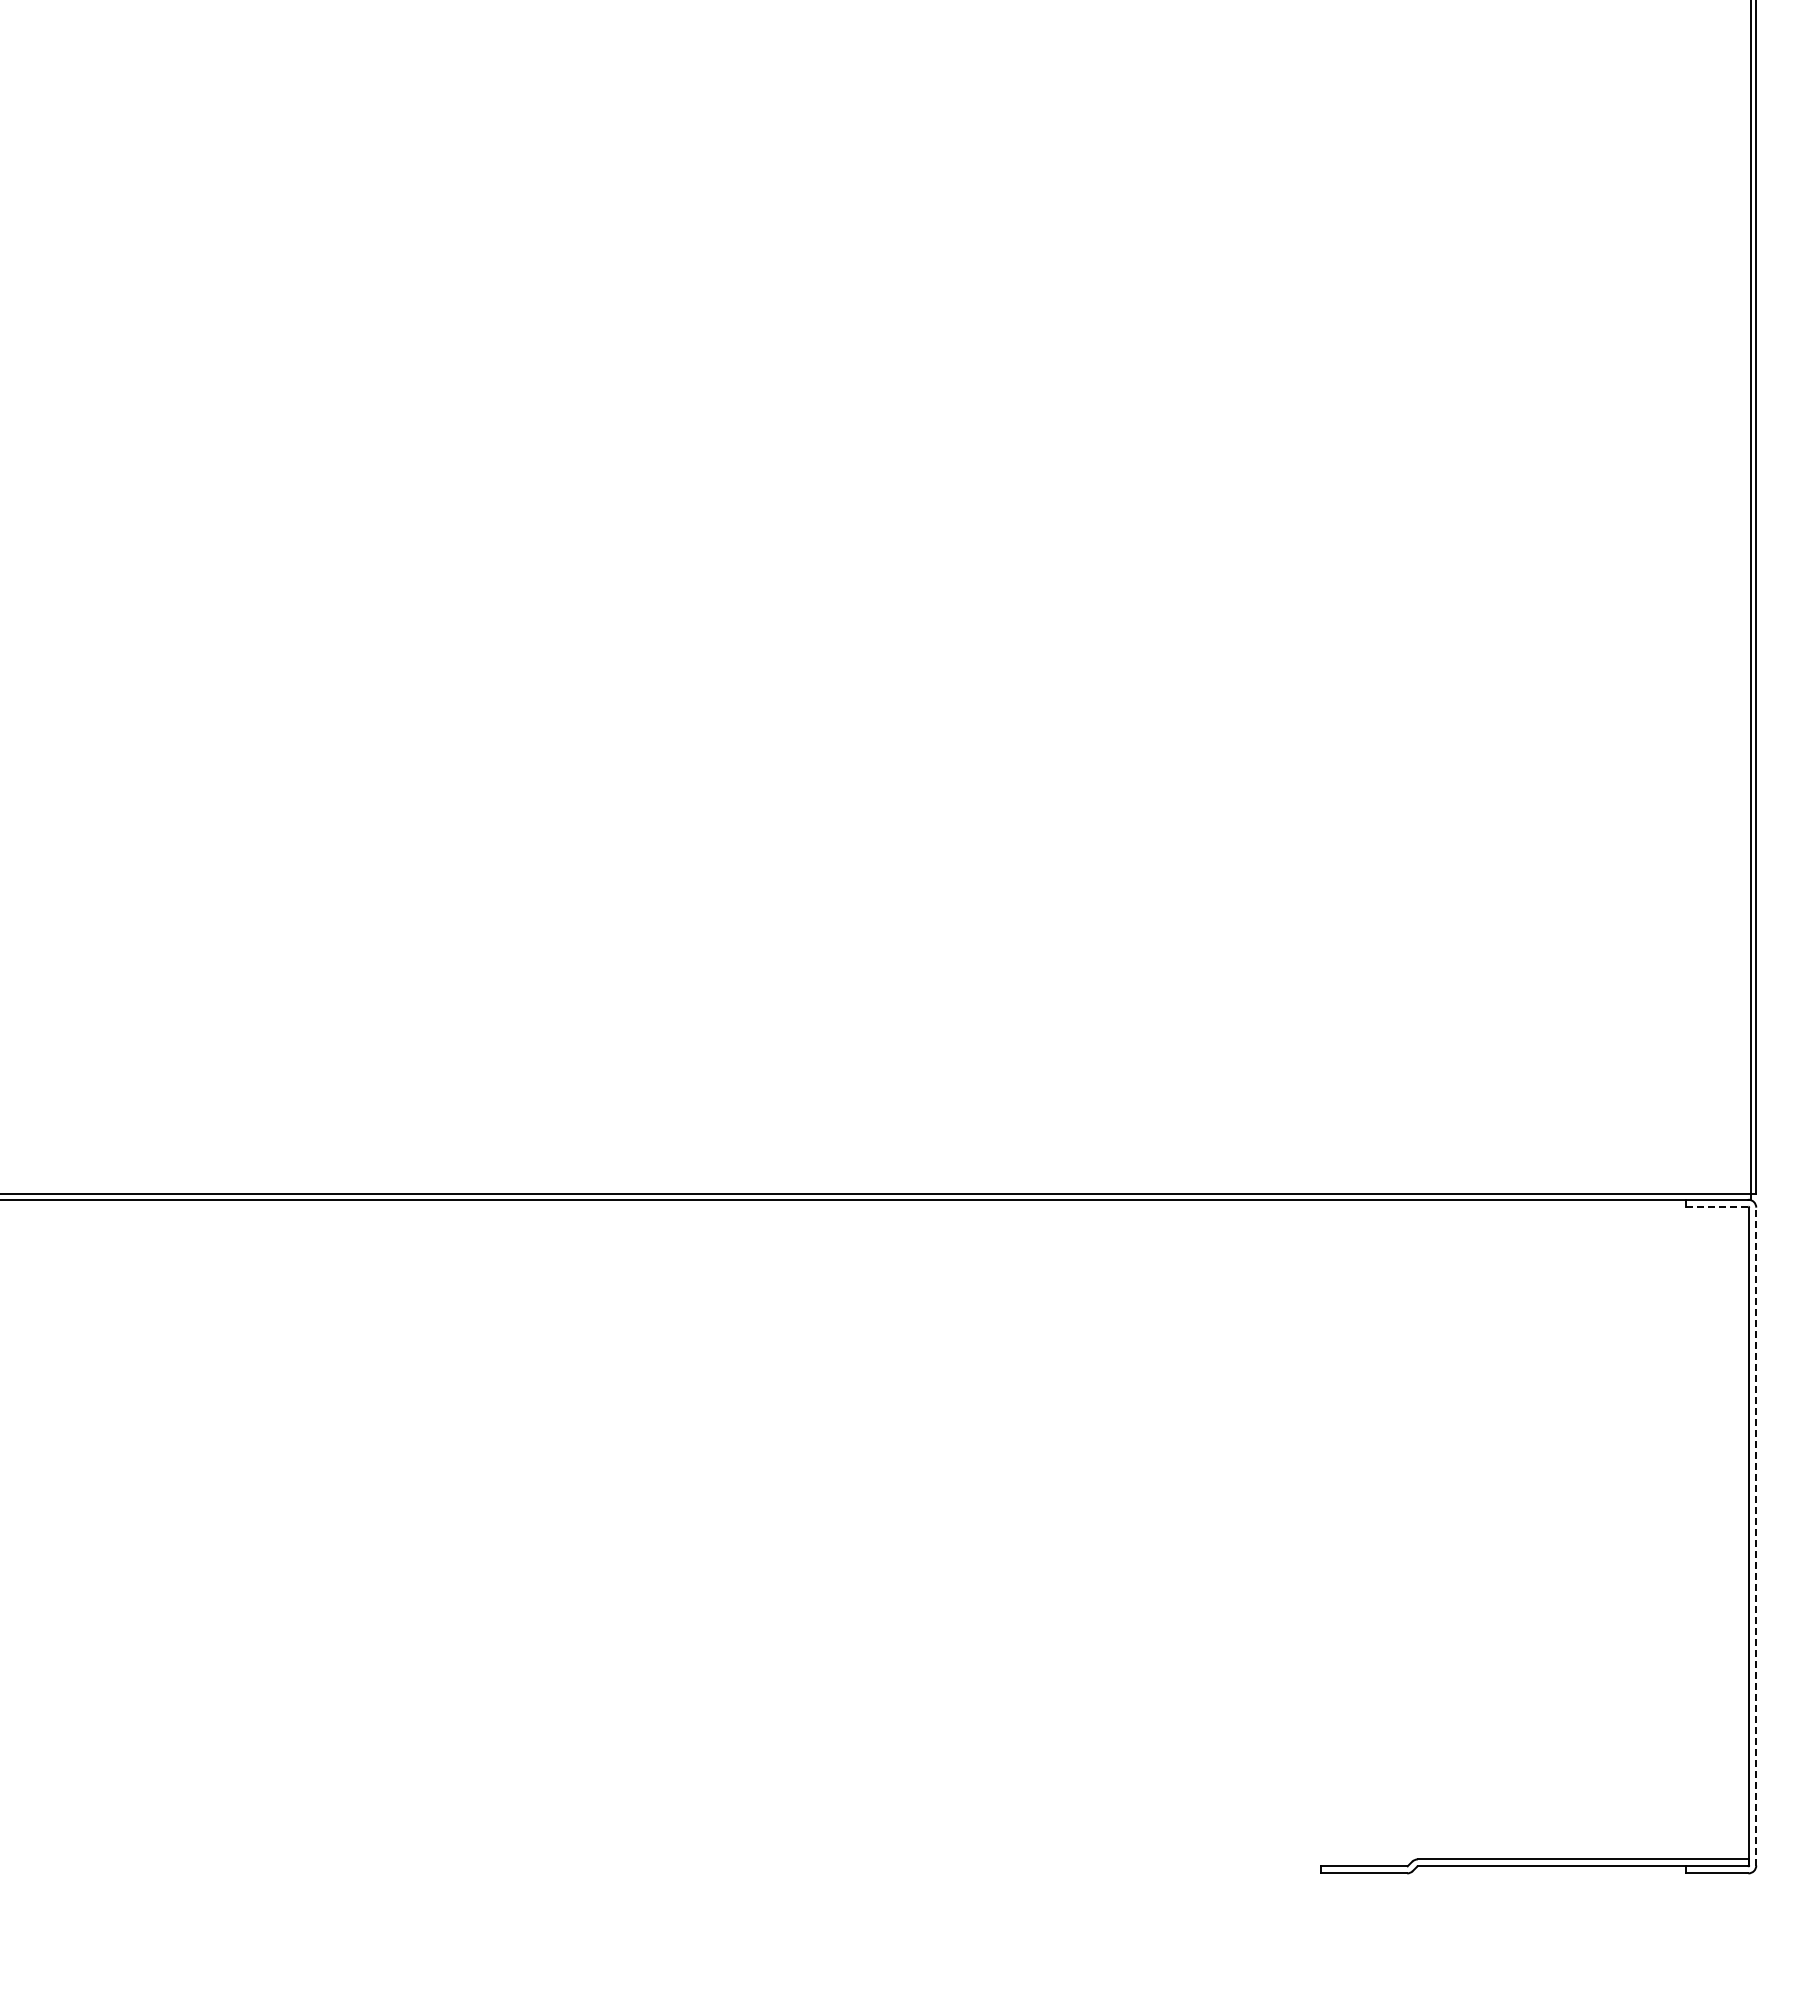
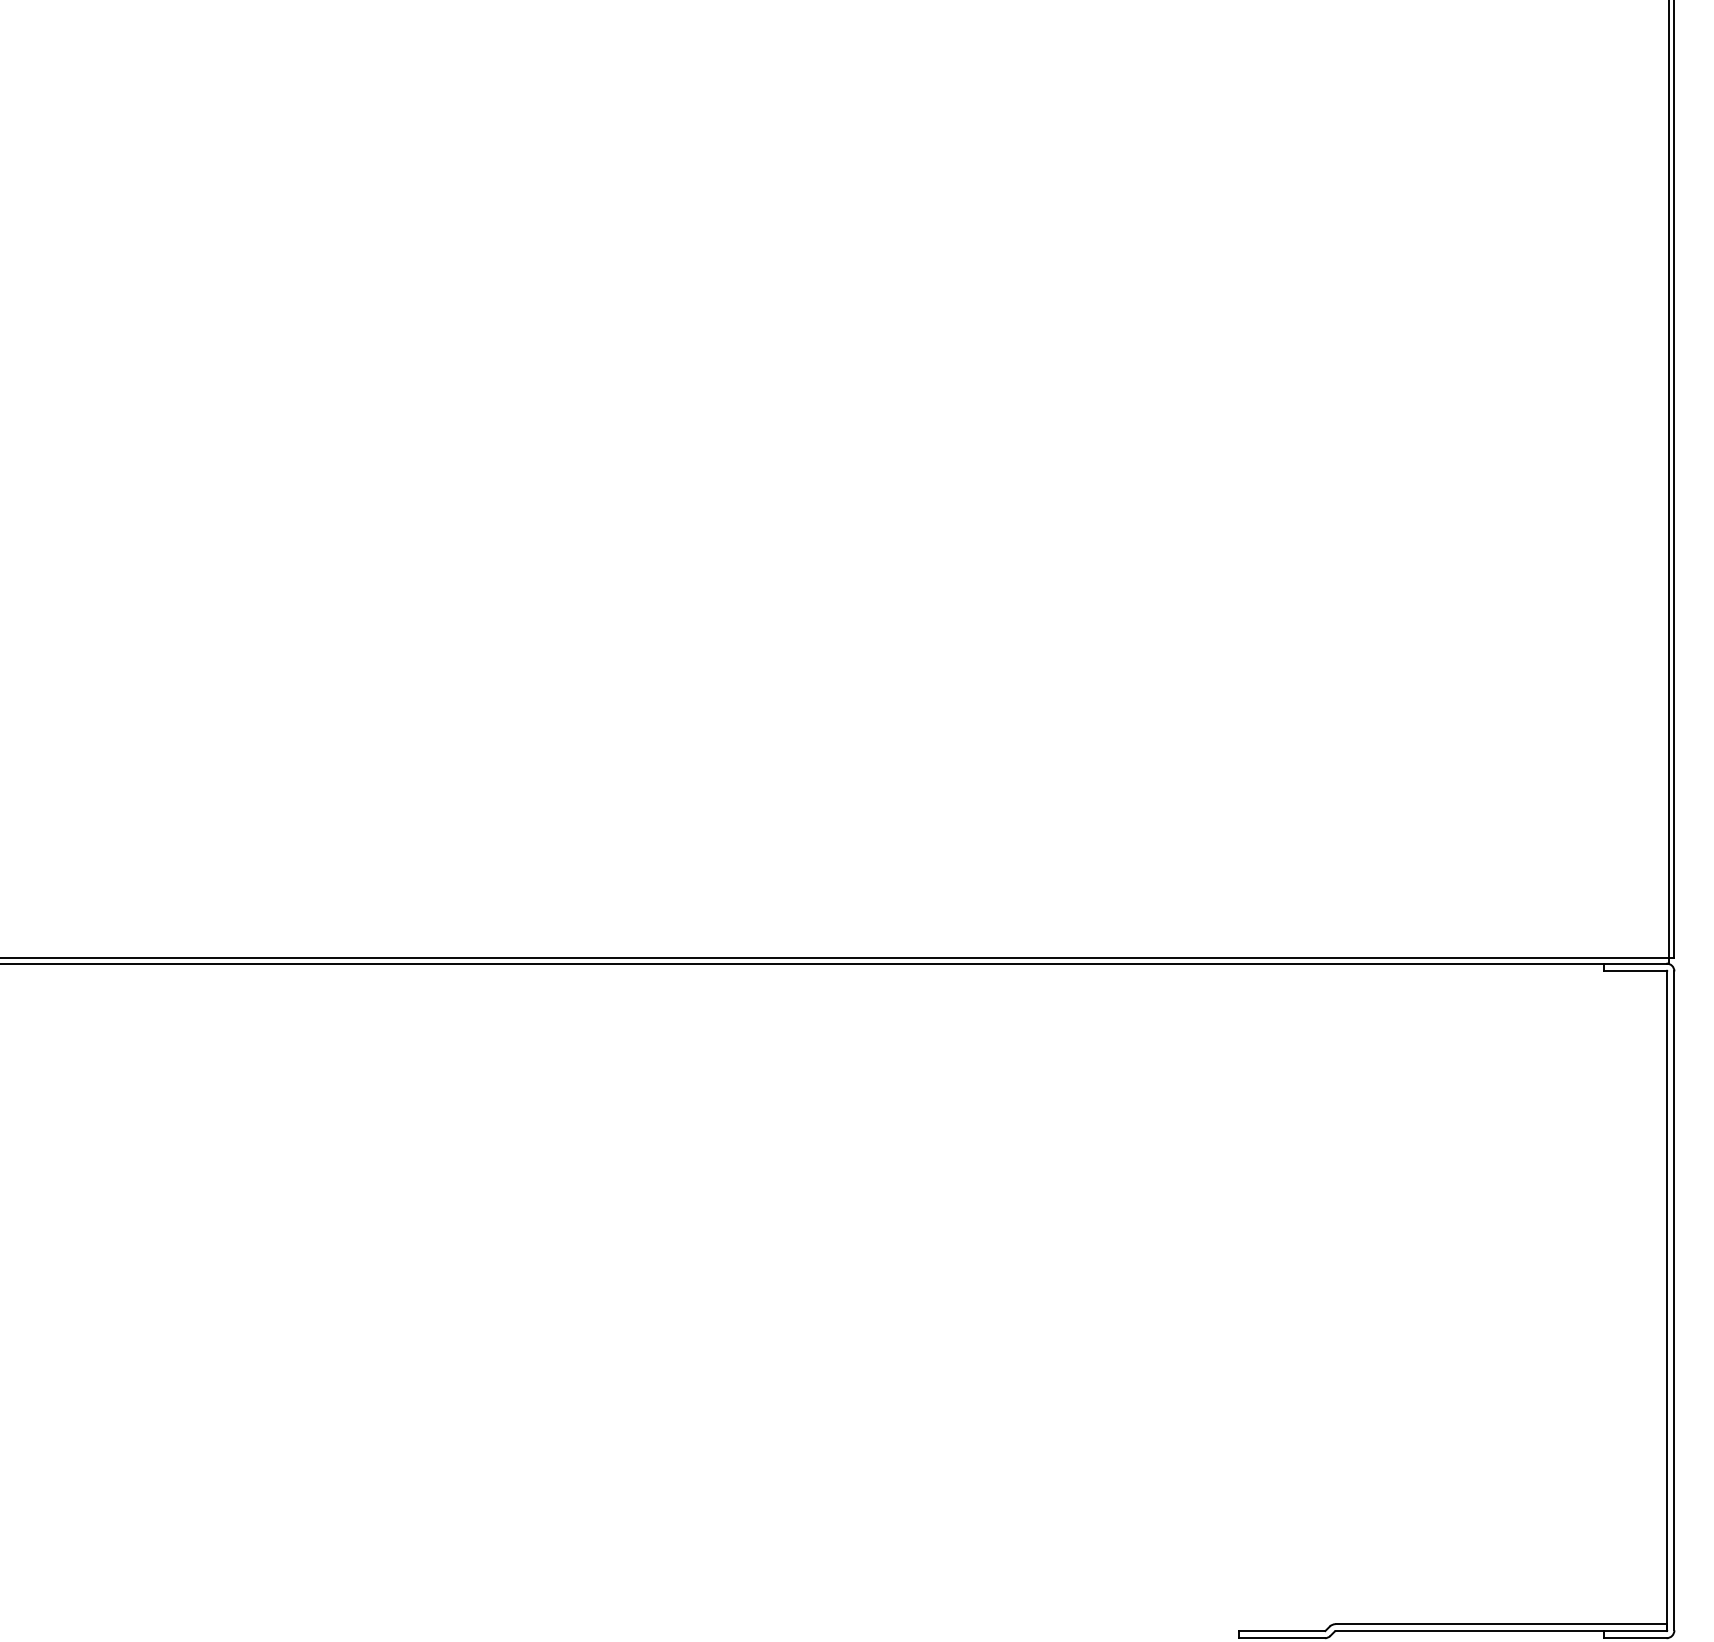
line: (1717, 1206) -> (1635, 970), dashed -> solid
line: (1756, 1536) -> (1674, 1300), dashed -> solid

